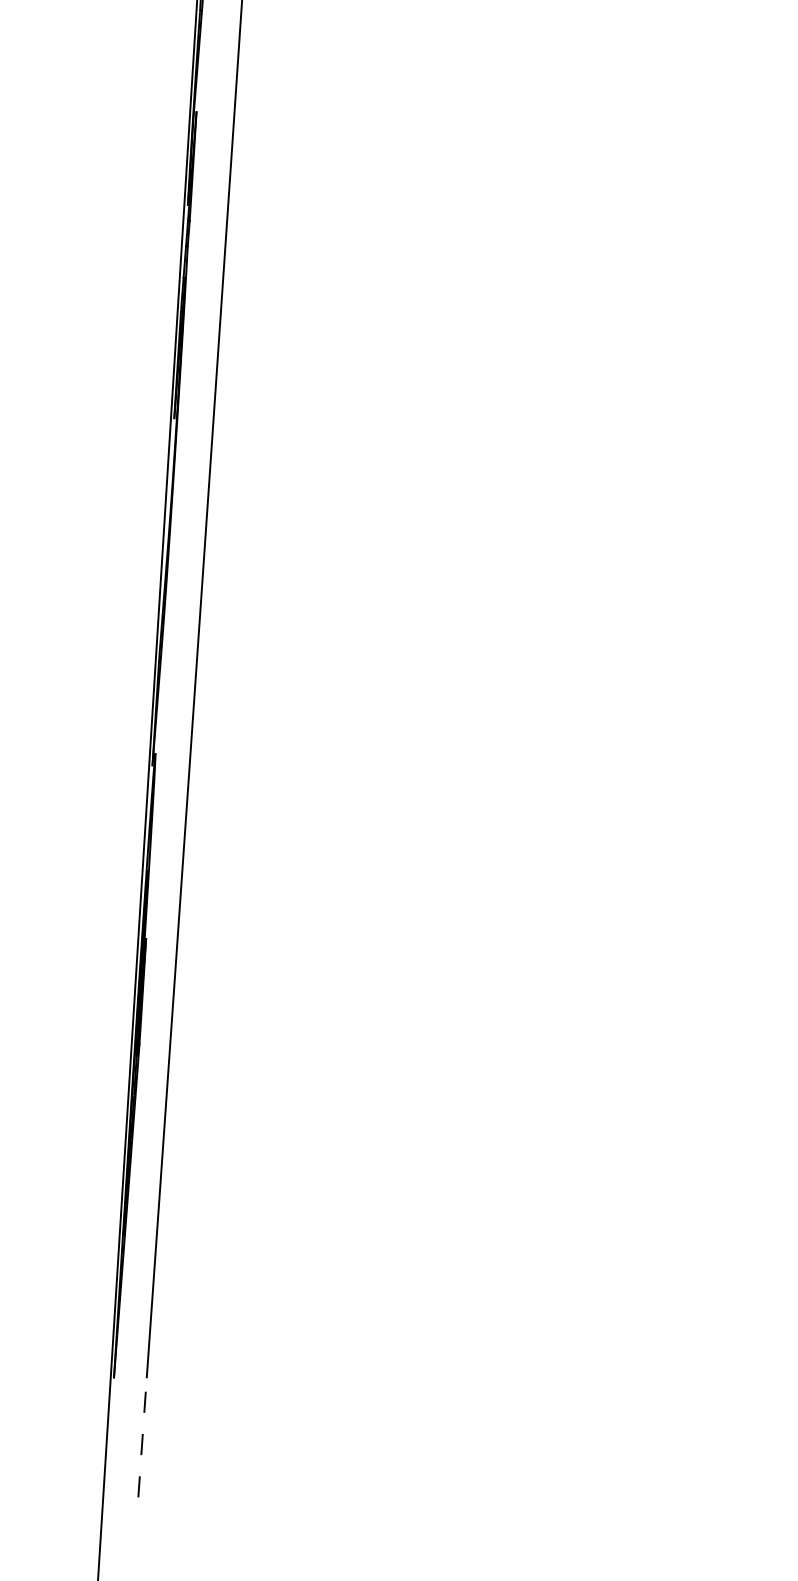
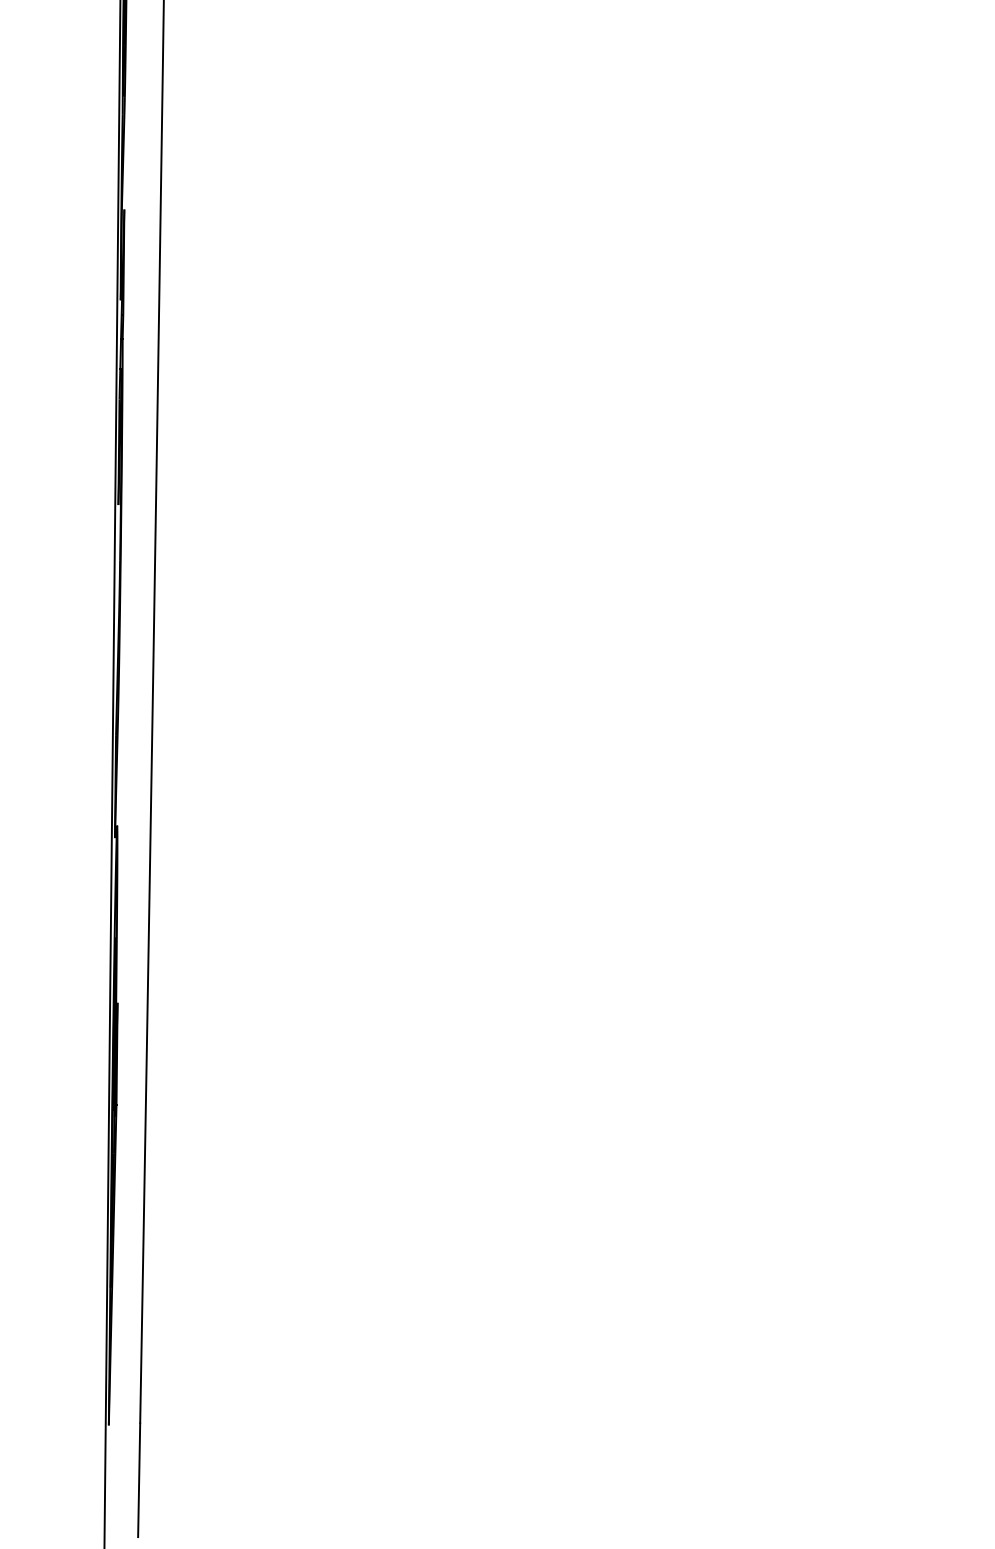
line: (142, 1437) -> (139, 1480), dashed -> solid

